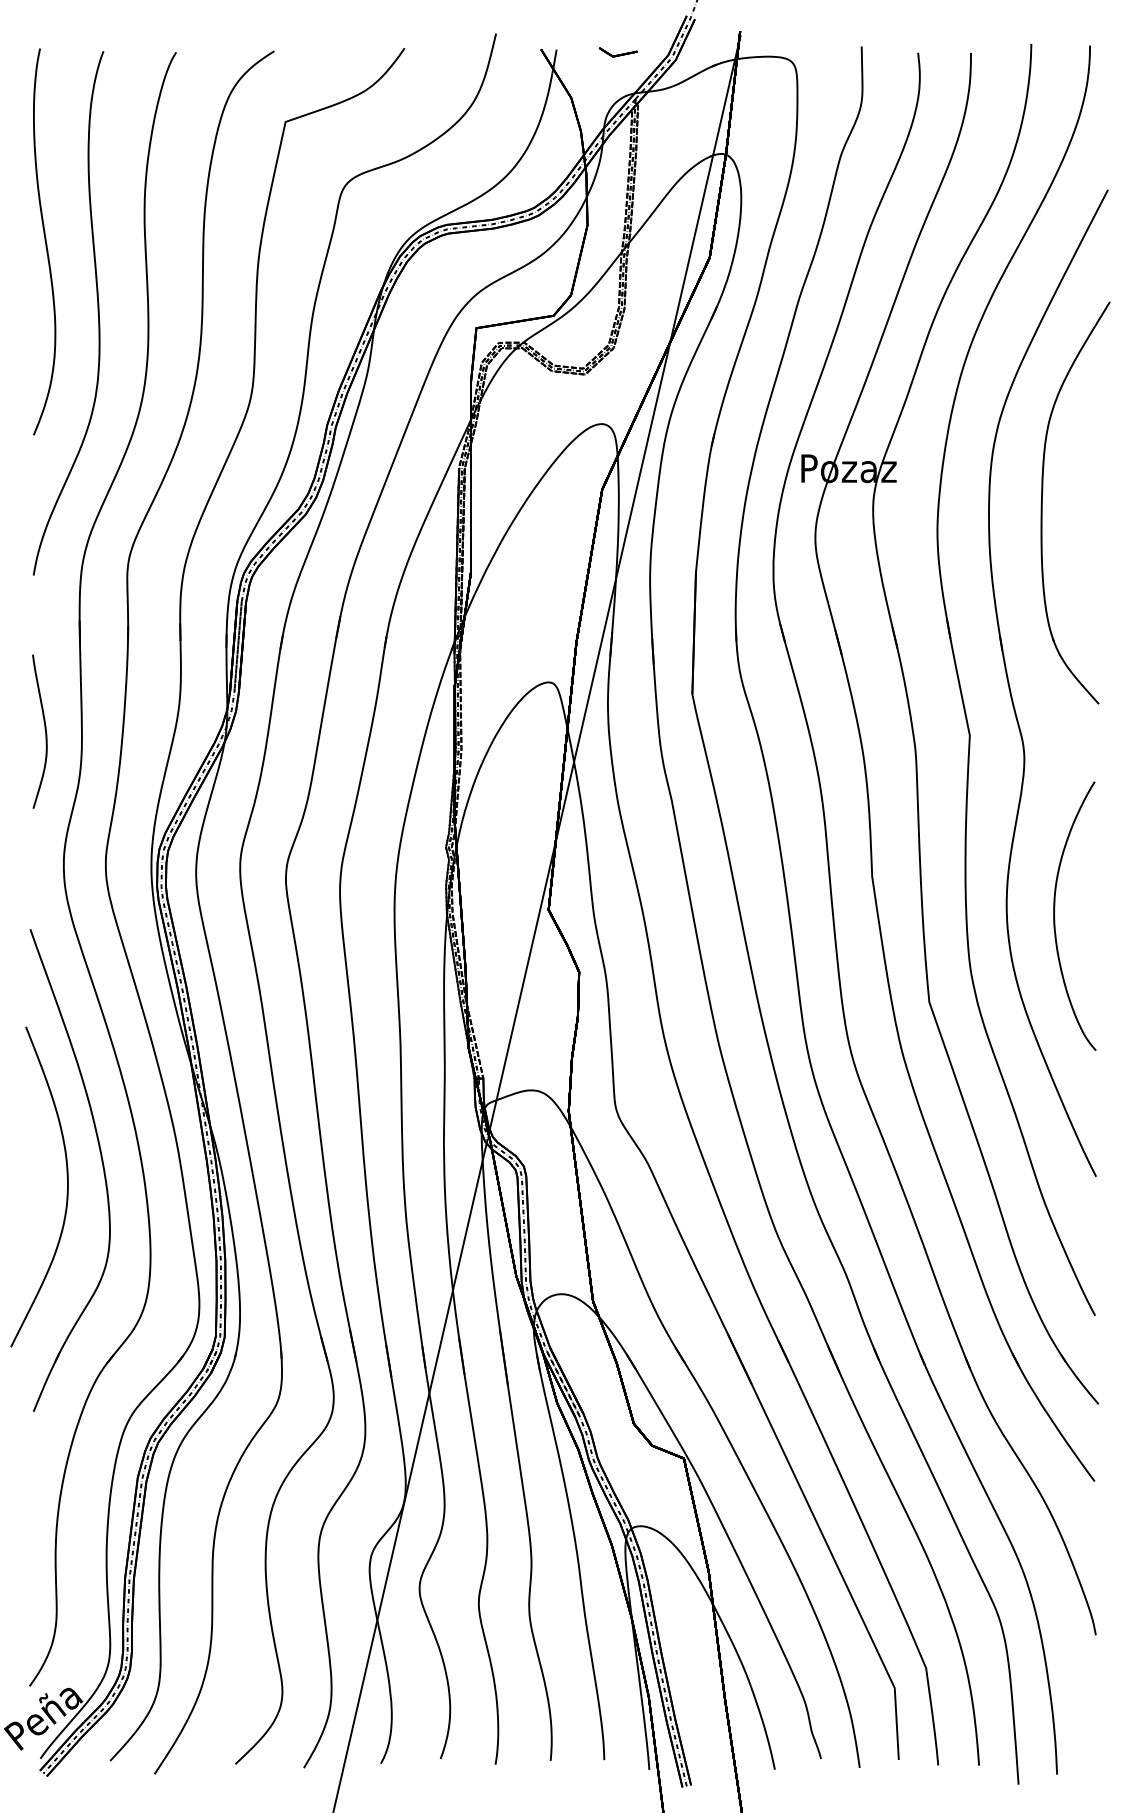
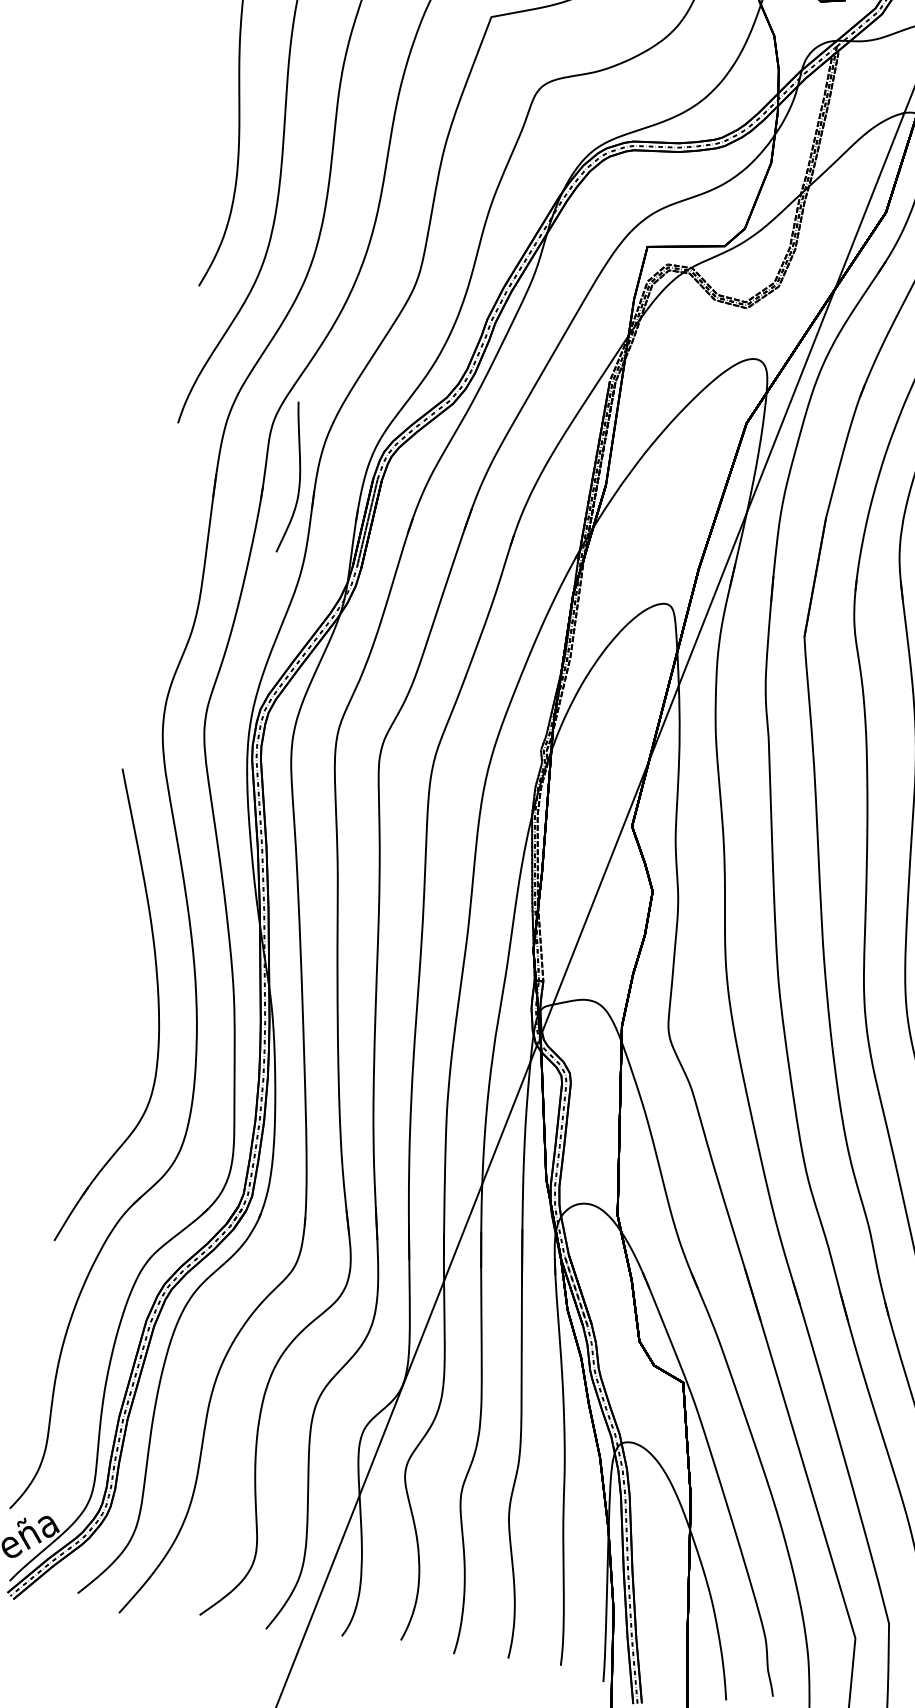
curve: (44, 729) -> (298, 476), moved
curve: (66, 1192) -> (118, 1031), removed

